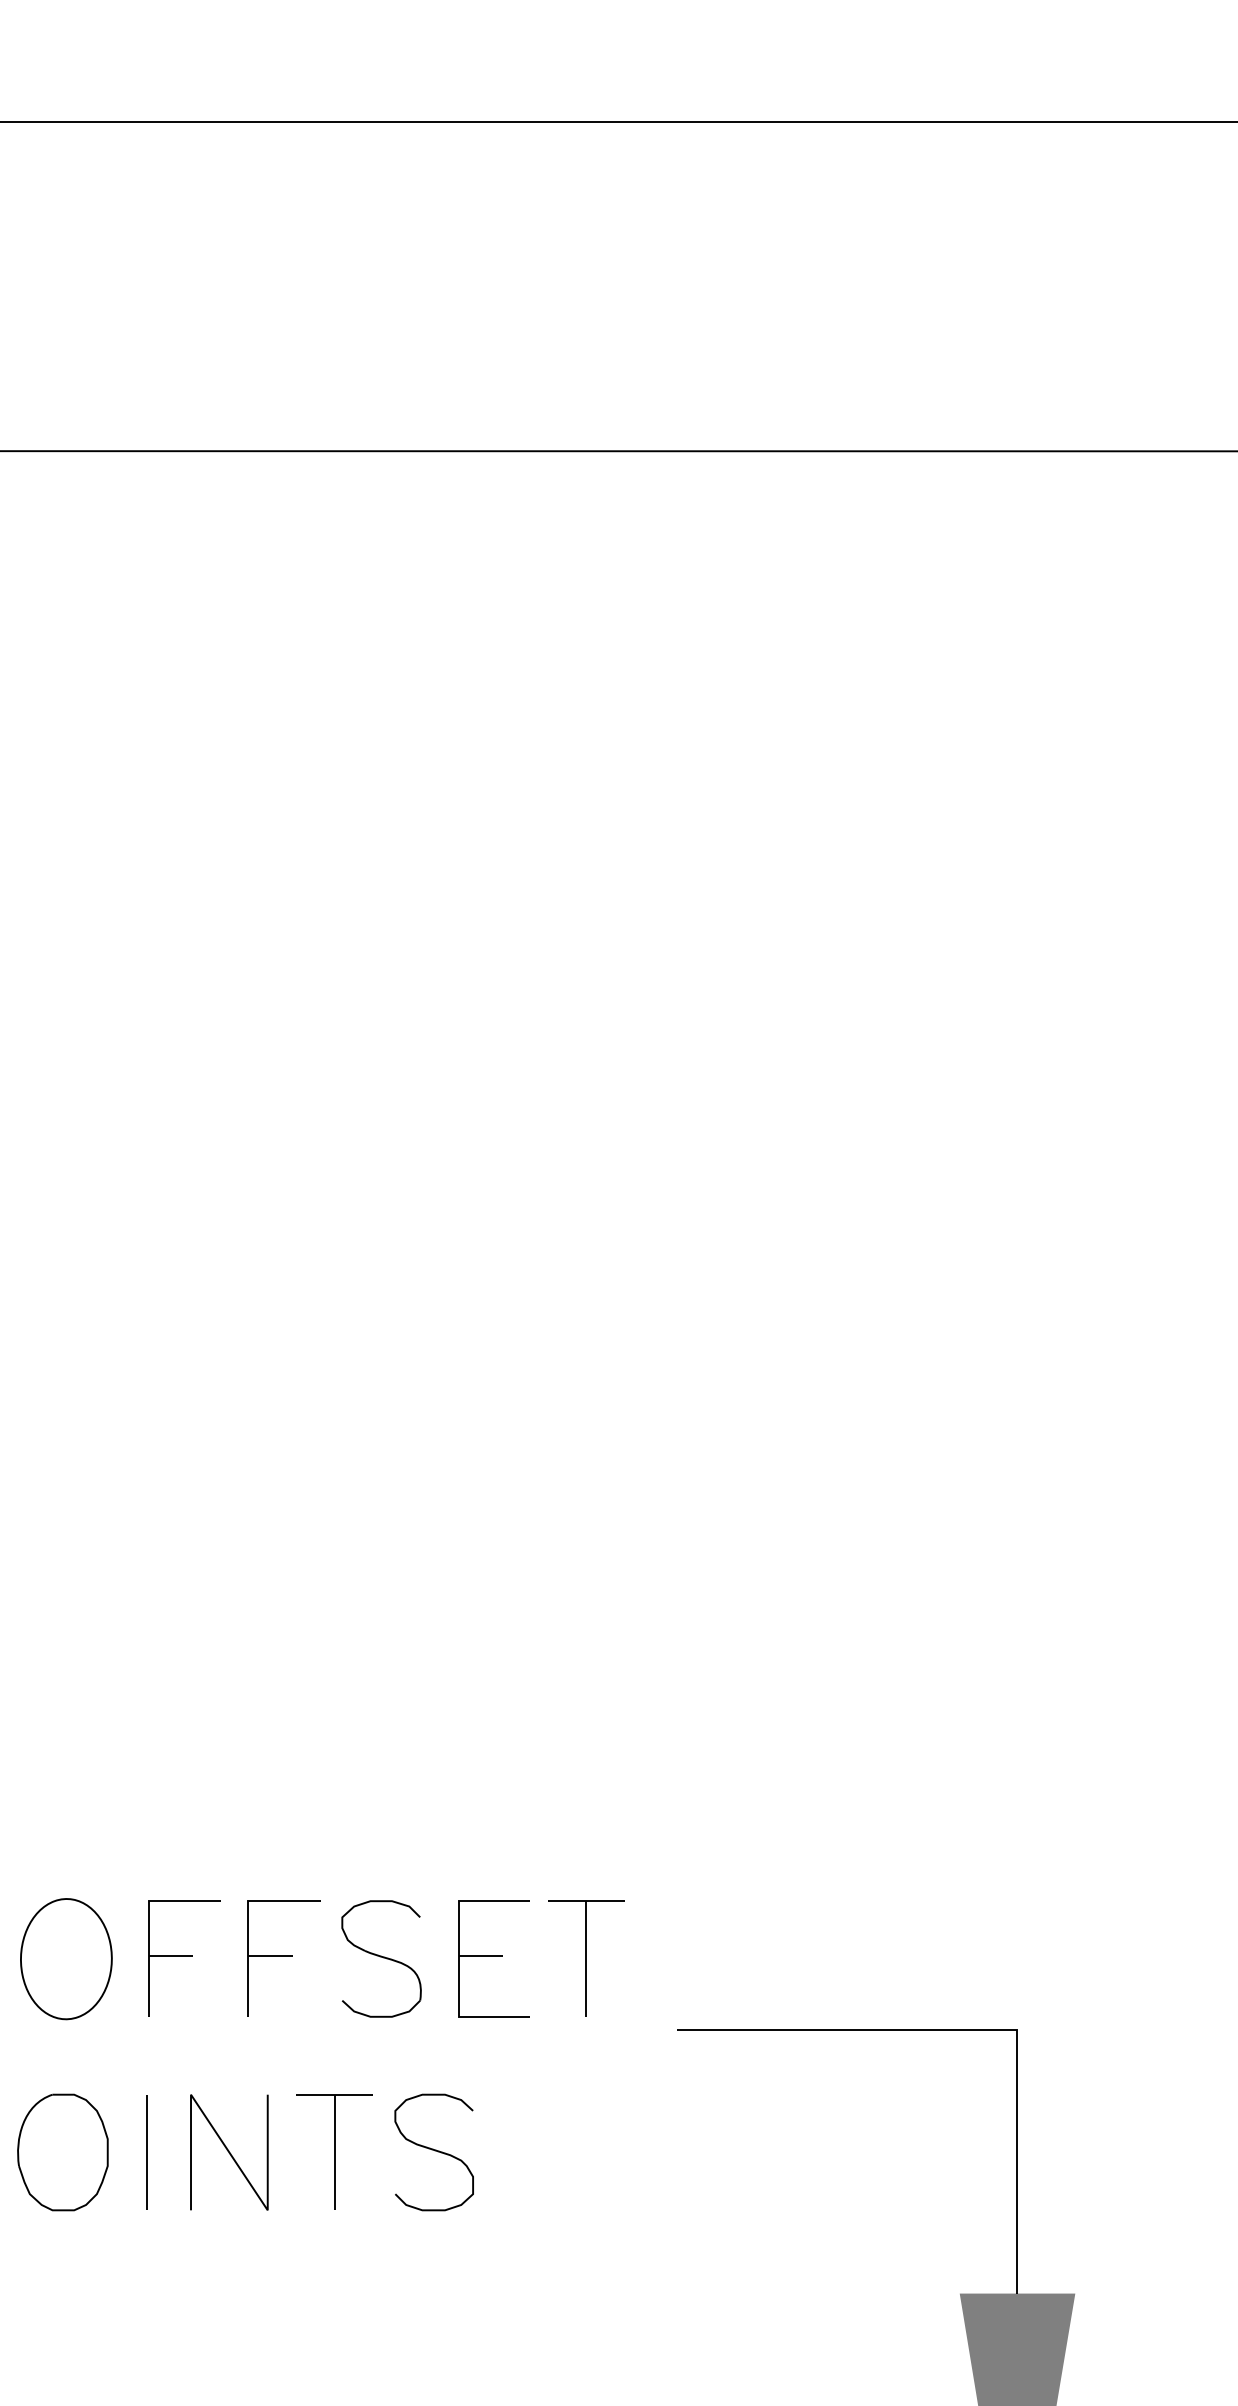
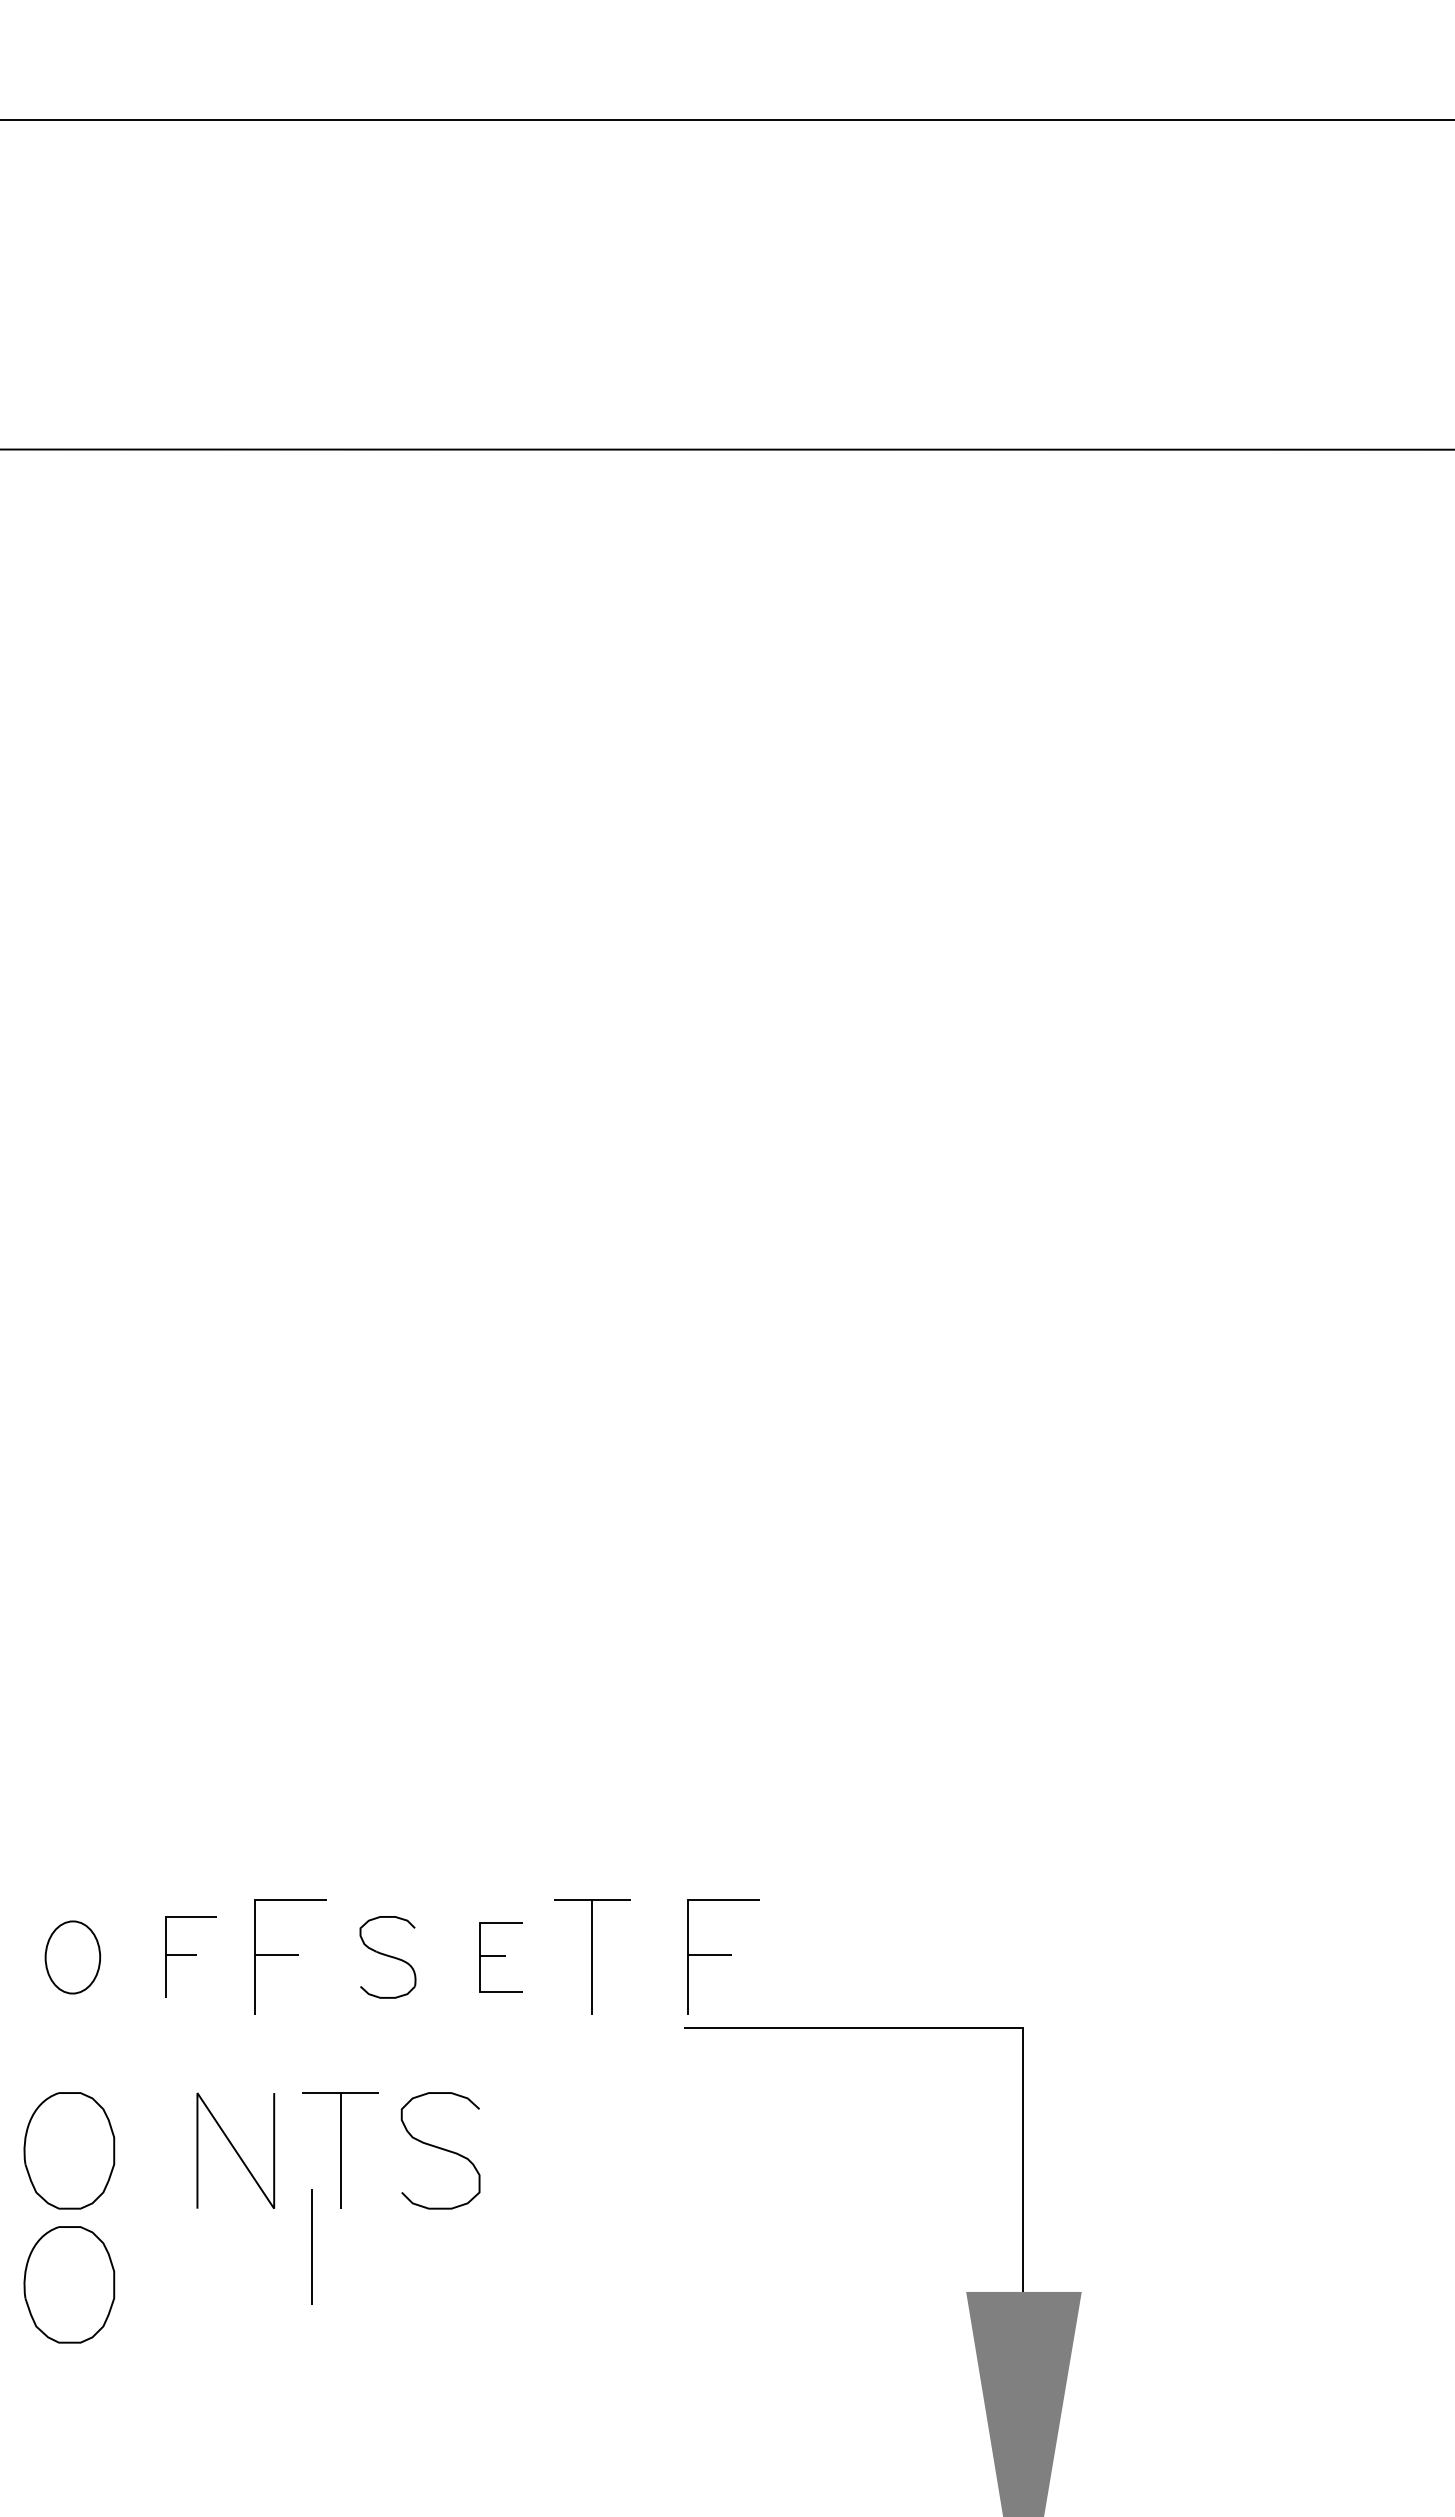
part: (184, 1958) -> (190, 1956), size x0.7
part: (717, 1958) -> (723, 1956), added
part: (66, 1959) -> (72, 1957), size x0.6
part: (381, 1959) -> (387, 1957), size x0.7
part: (494, 1959) -> (500, 1957), size x0.6
line: (146, 2152) -> (311, 2246), moved
part: (63, 2286) -> (69, 2284), added

